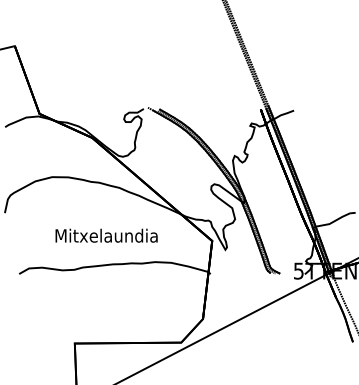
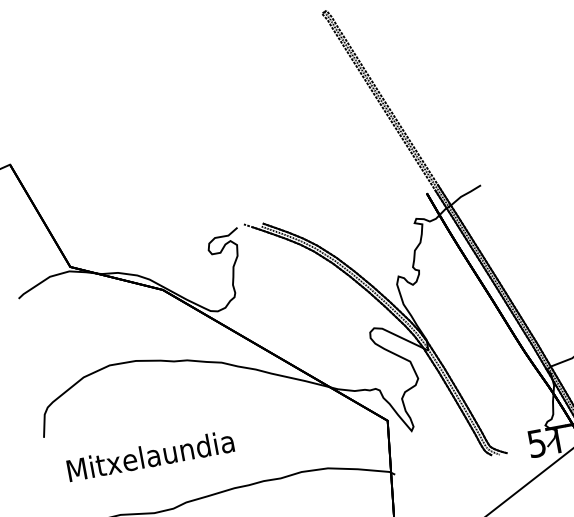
text: (106, 235) -> (150, 455), moved

